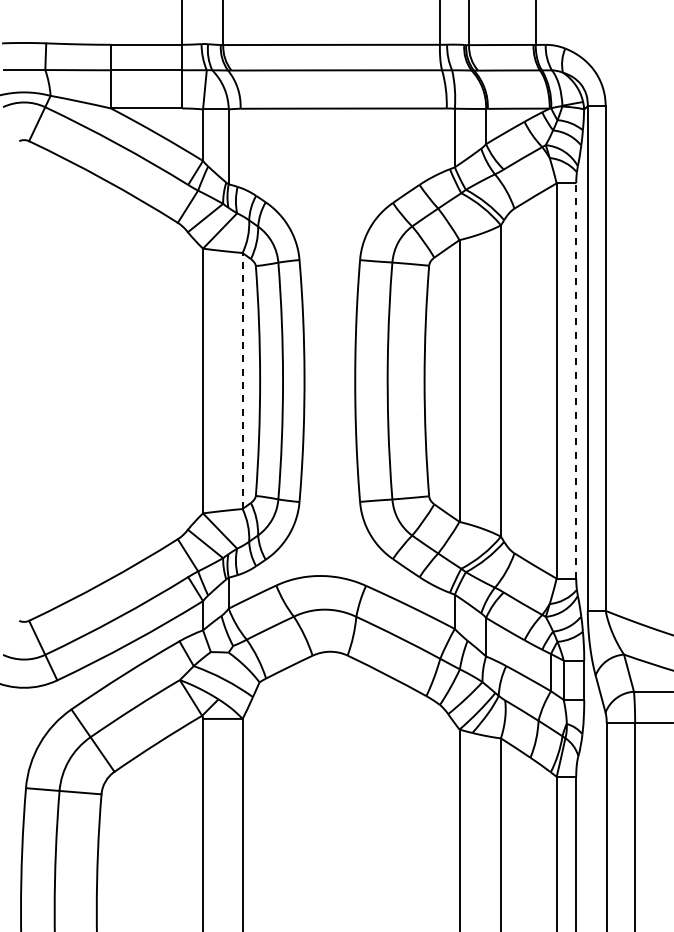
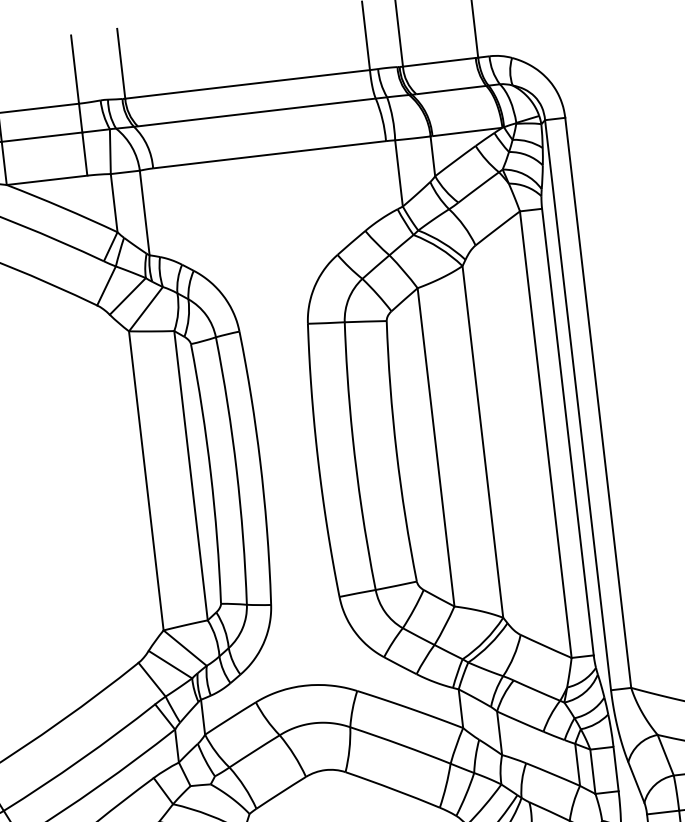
line: (242, 380) -> (190, 475), dashed -> solid
line: (576, 381) -> (568, 432), dashed -> solid

